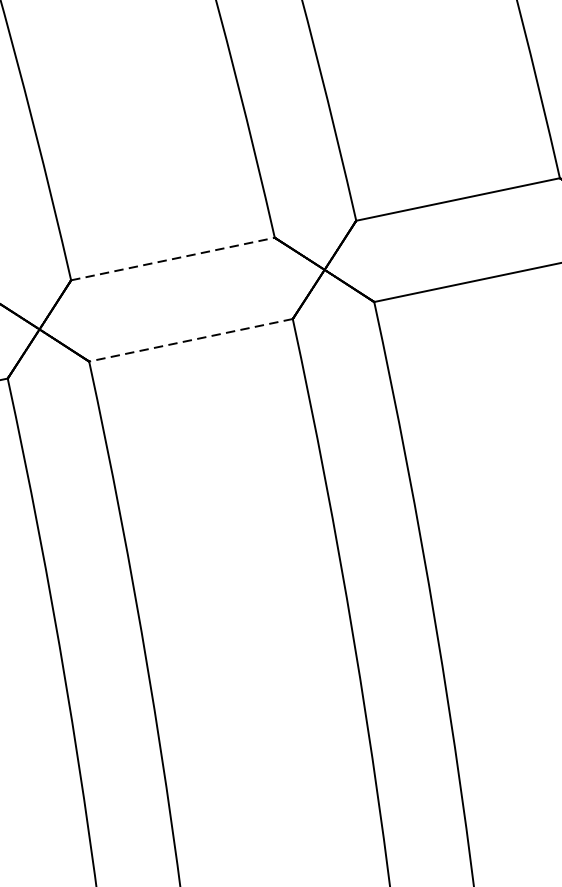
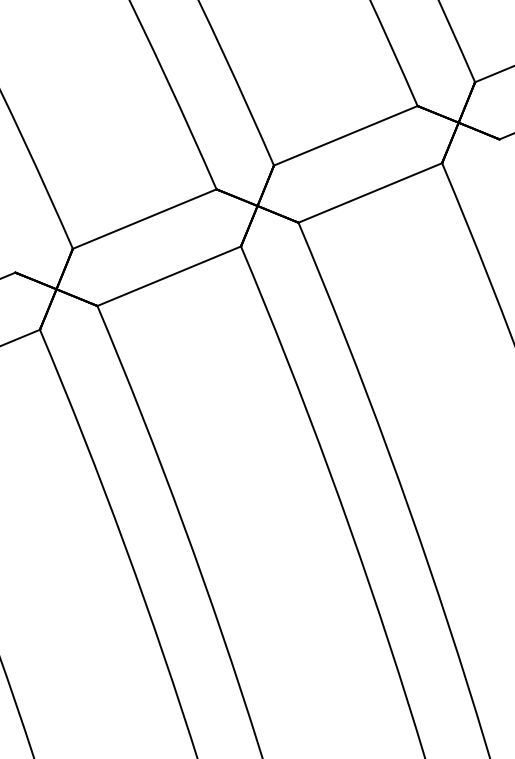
line: (172, 259) -> (144, 219), dashed -> solid
line: (191, 340) -> (169, 276), dashed -> solid

